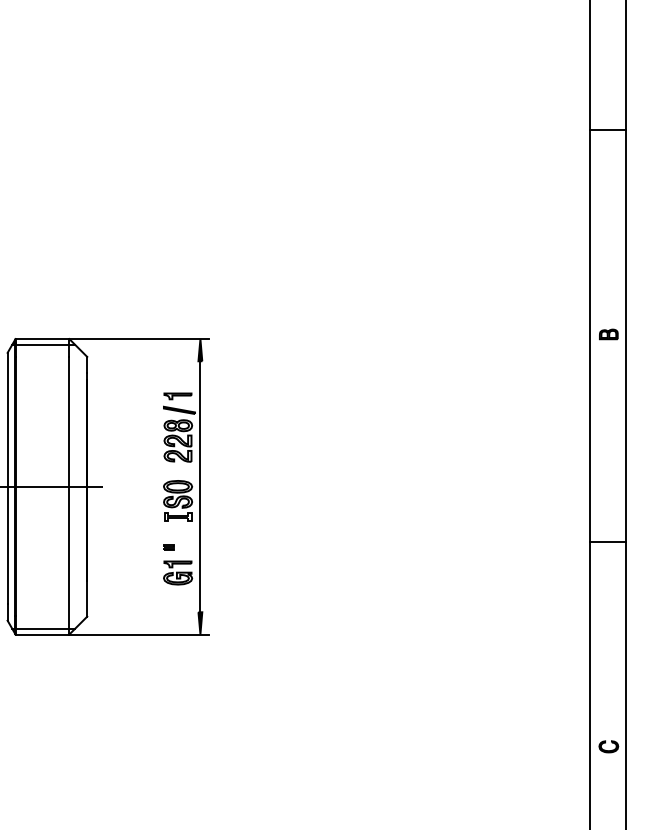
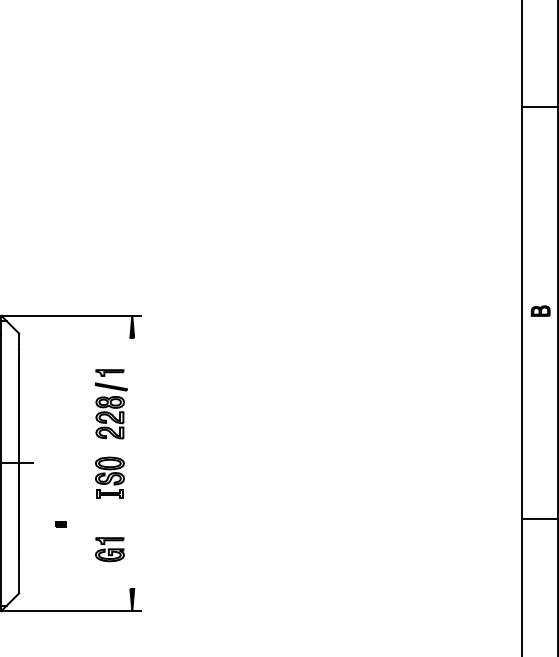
line: (200, 486) -> (132, 463), removed
part: (168, 547) -> (60, 524), moved

